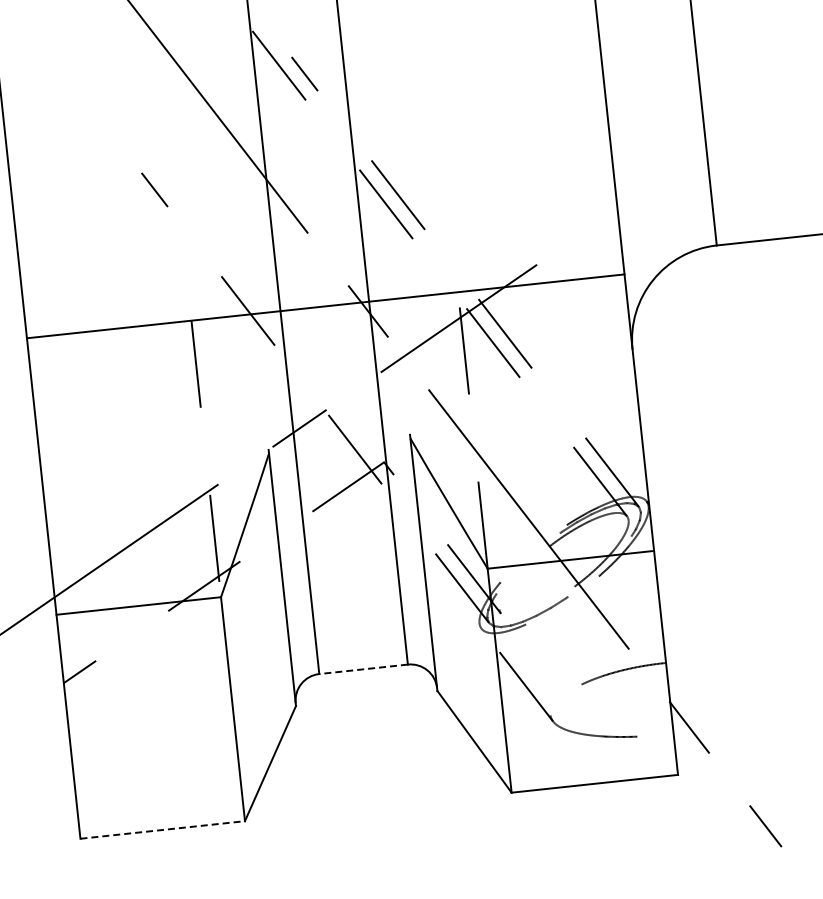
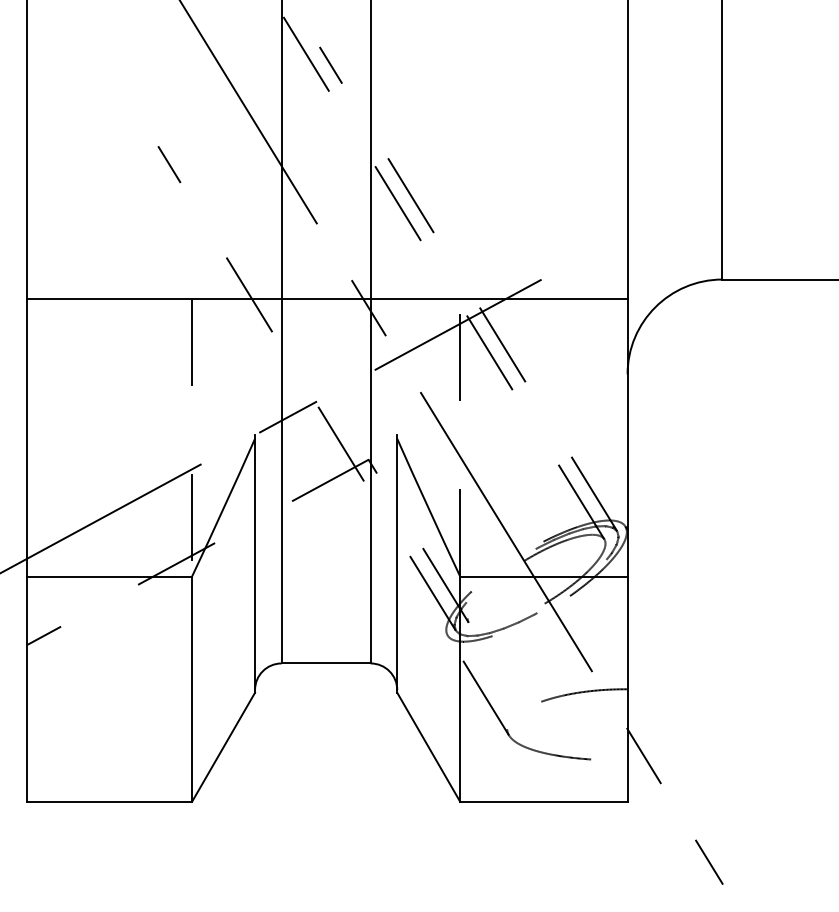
line: (363, 669) -> (326, 663), dashed -> solid
line: (162, 829) -> (109, 801), dashed -> solid

